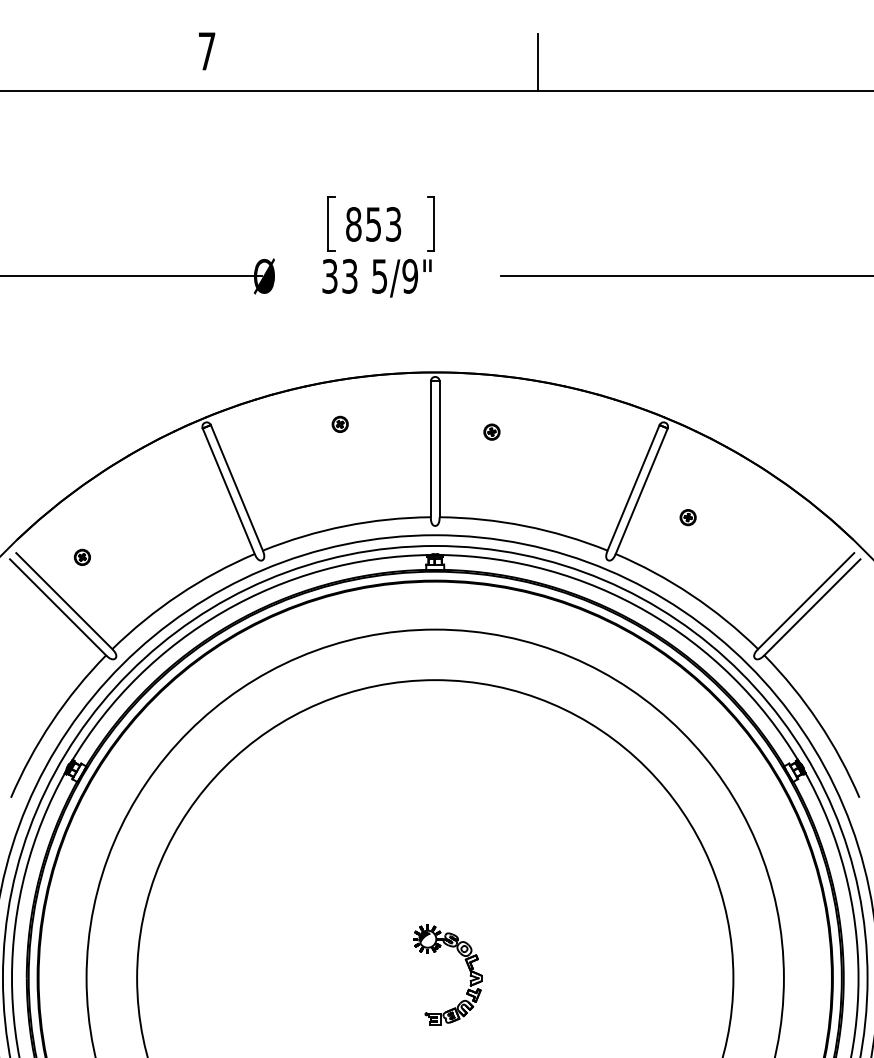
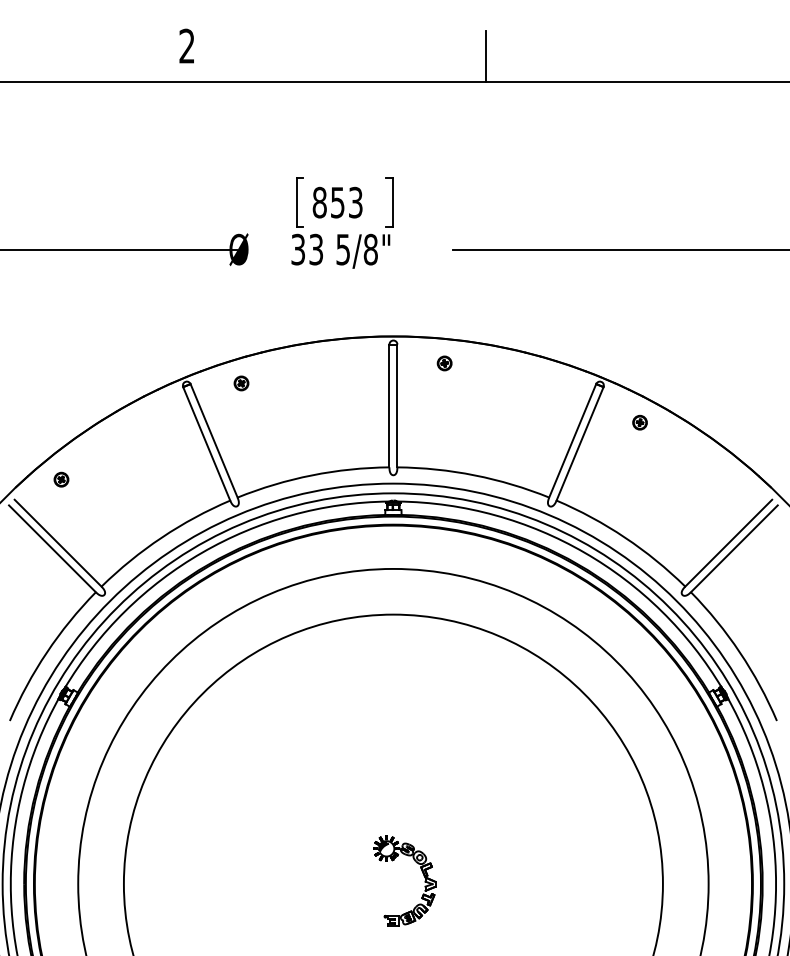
text: (206, 50) -> (186, 45), 7 -> 2
text: (409, 276) -> (370, 249), 5/9" -> 5/8"
part: (340, 424) -> (241, 383), moved
part: (491, 432) -> (444, 363), moved
part: (687, 517) -> (639, 422), moved
part: (82, 557) -> (61, 479), moved

